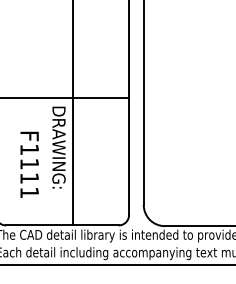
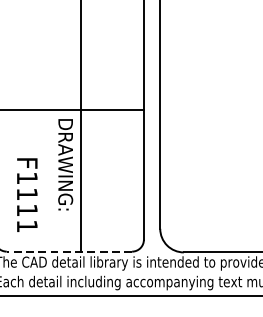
text: (29, 164) -> (27, 194), moved
line: (61, 225) -> (68, 251), solid -> dashed

